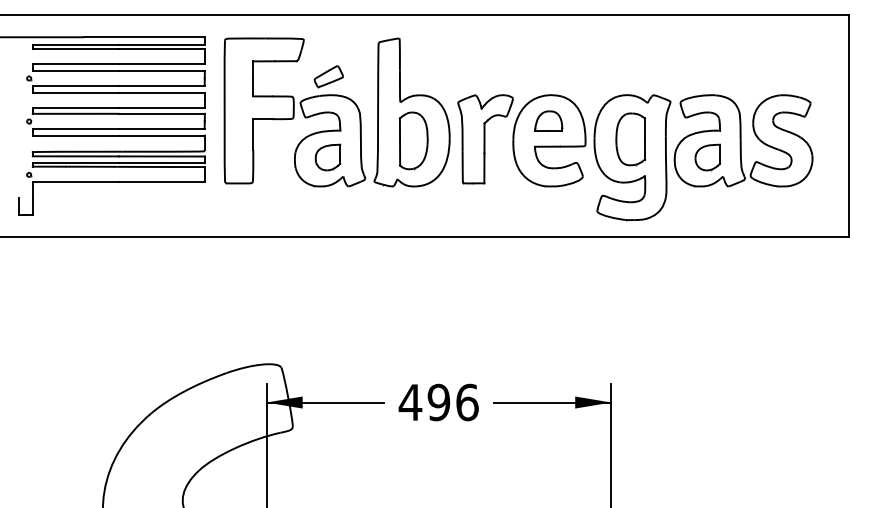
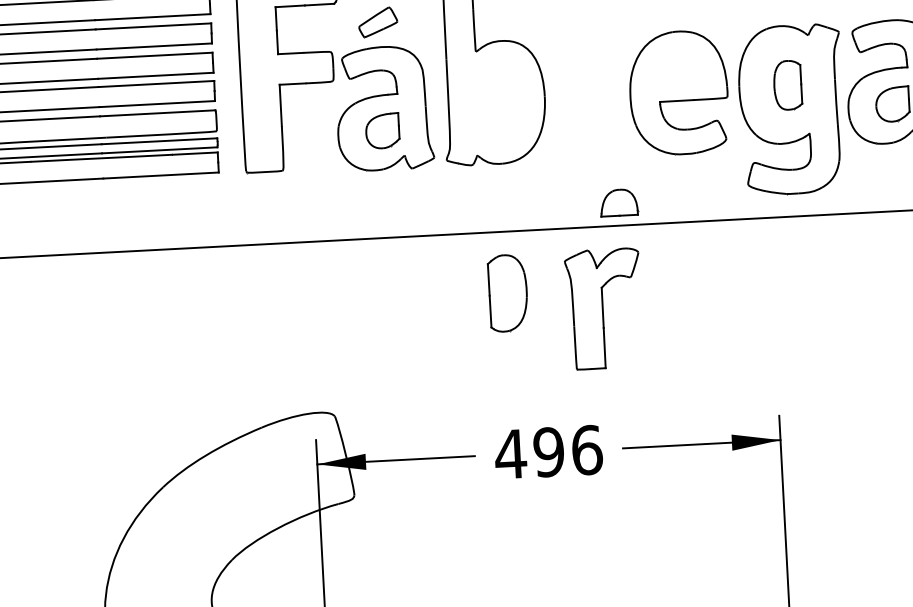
part: (548, 120) -> (618, 202), moved
part: (485, 139) -> (604, 309), moved
part: (630, 139) -> (787, 85), size x0.7
part: (413, 140) -> (507, 292), moved

